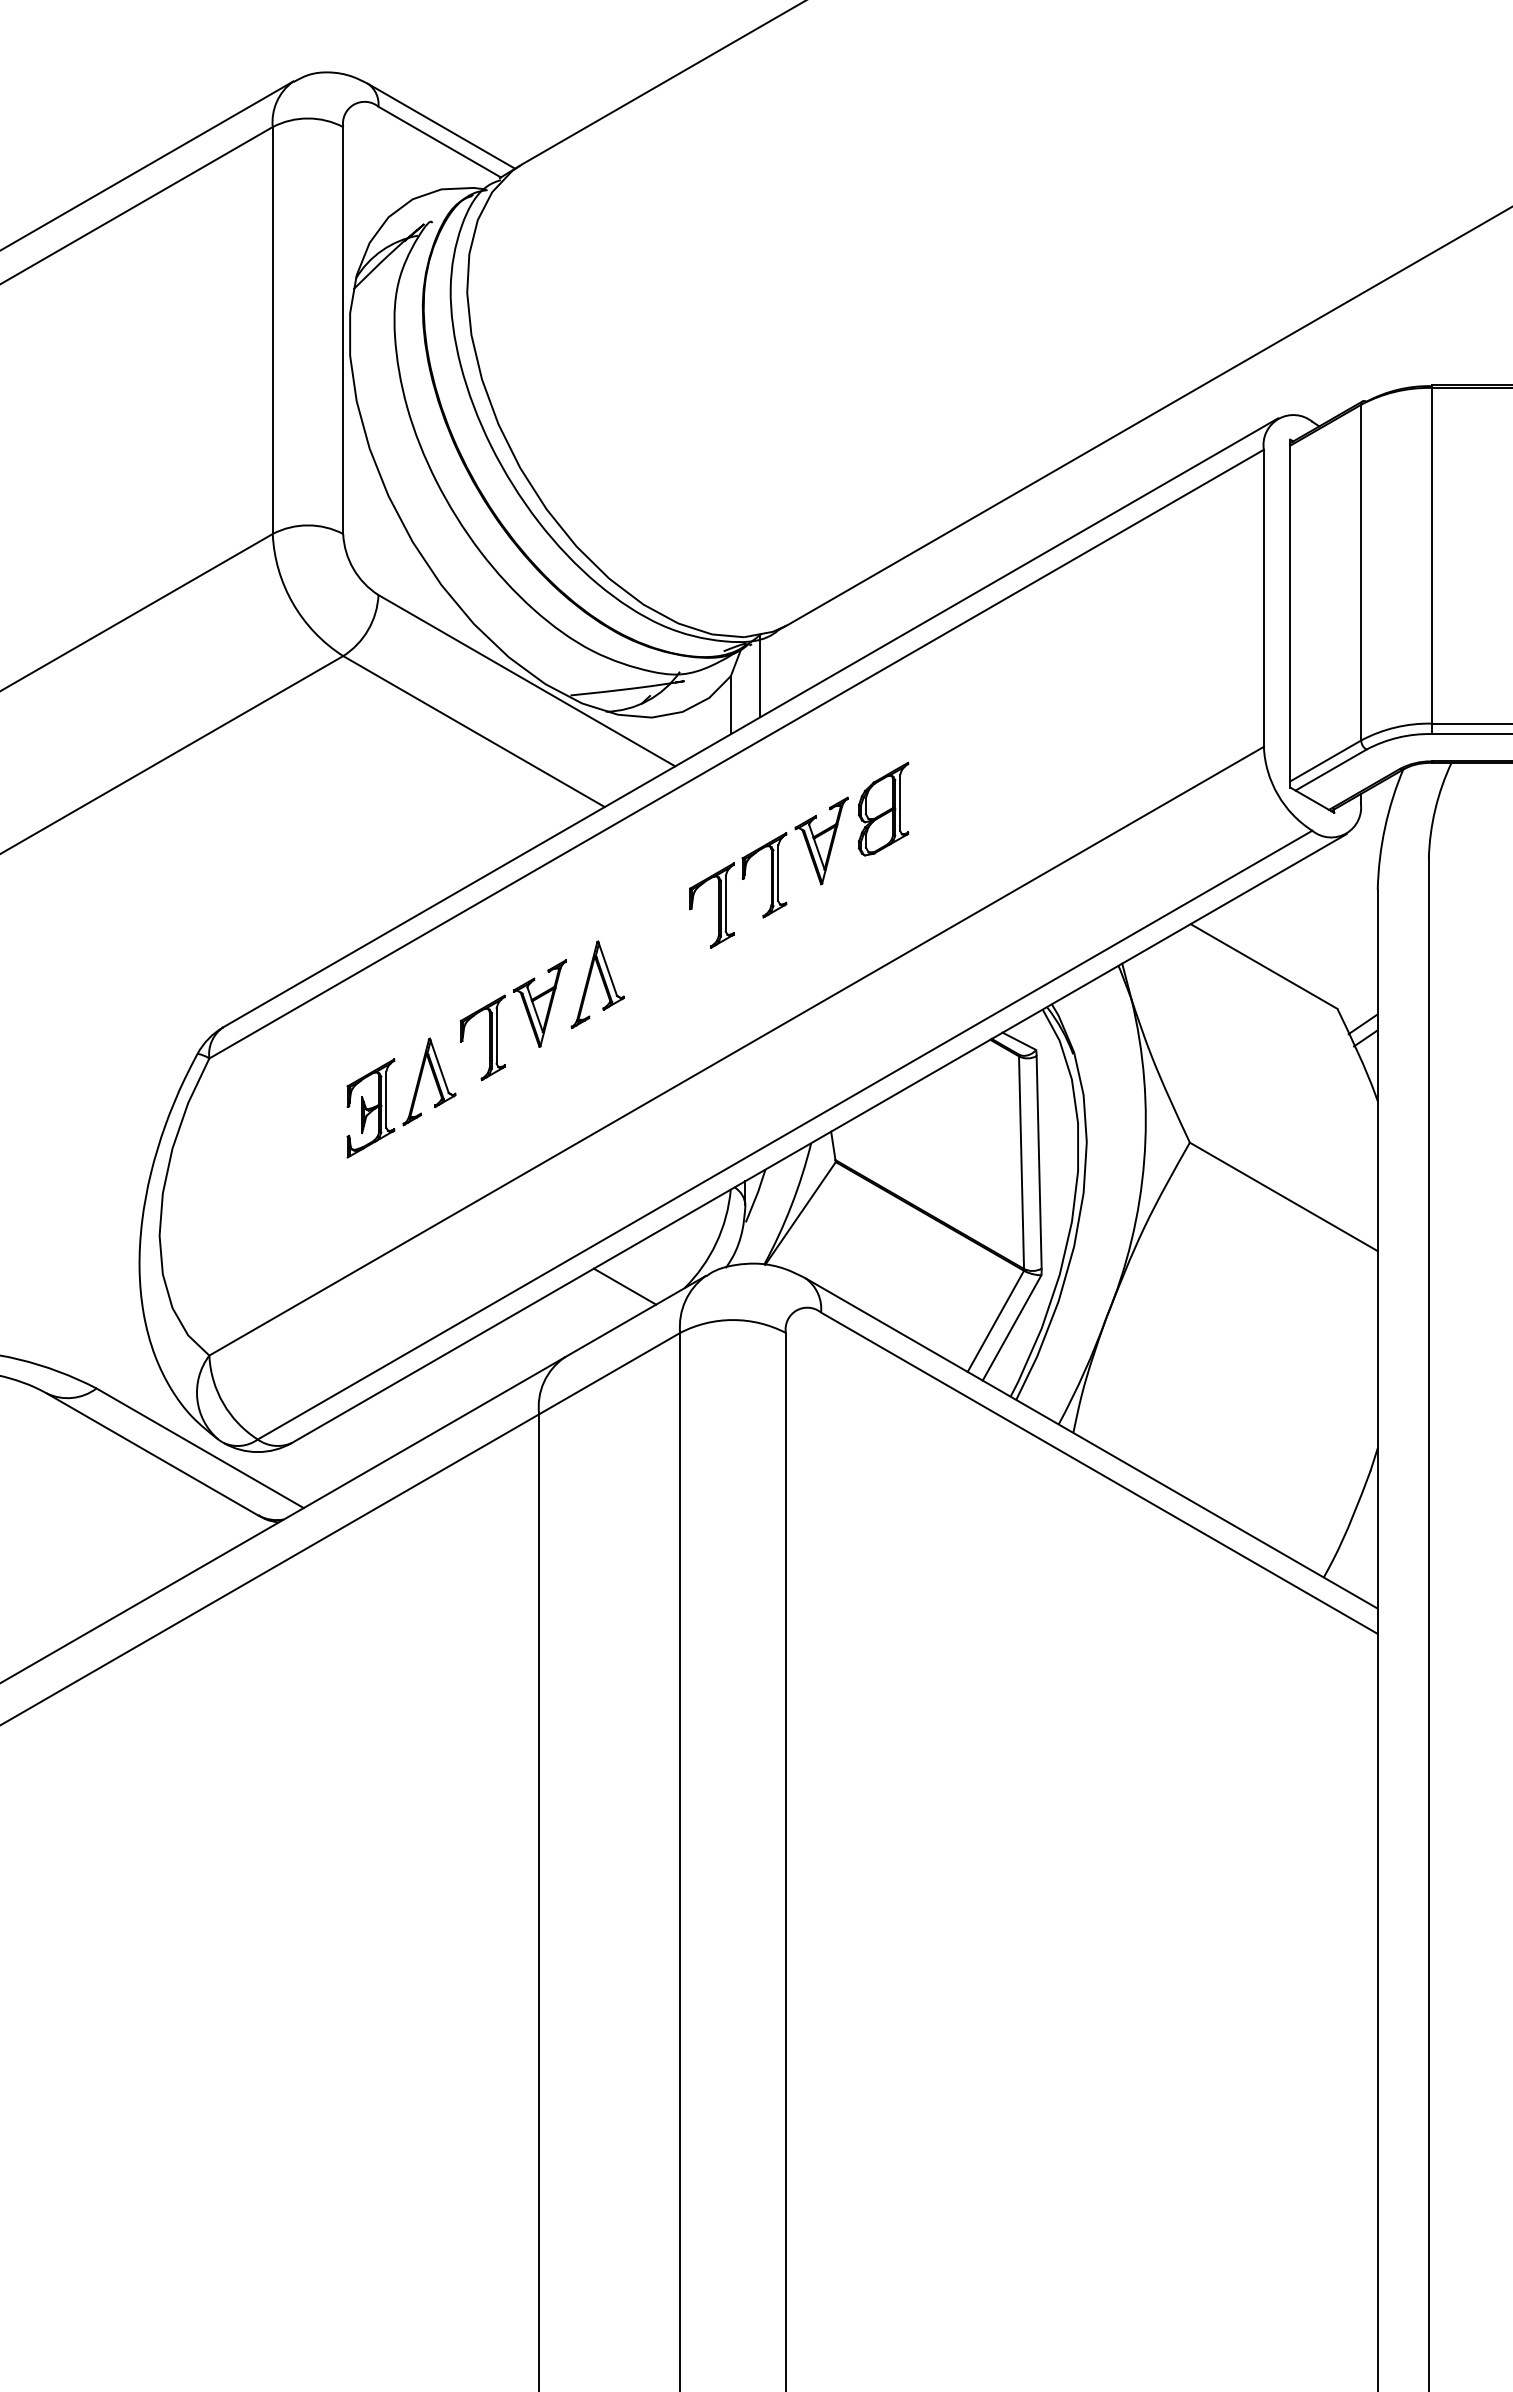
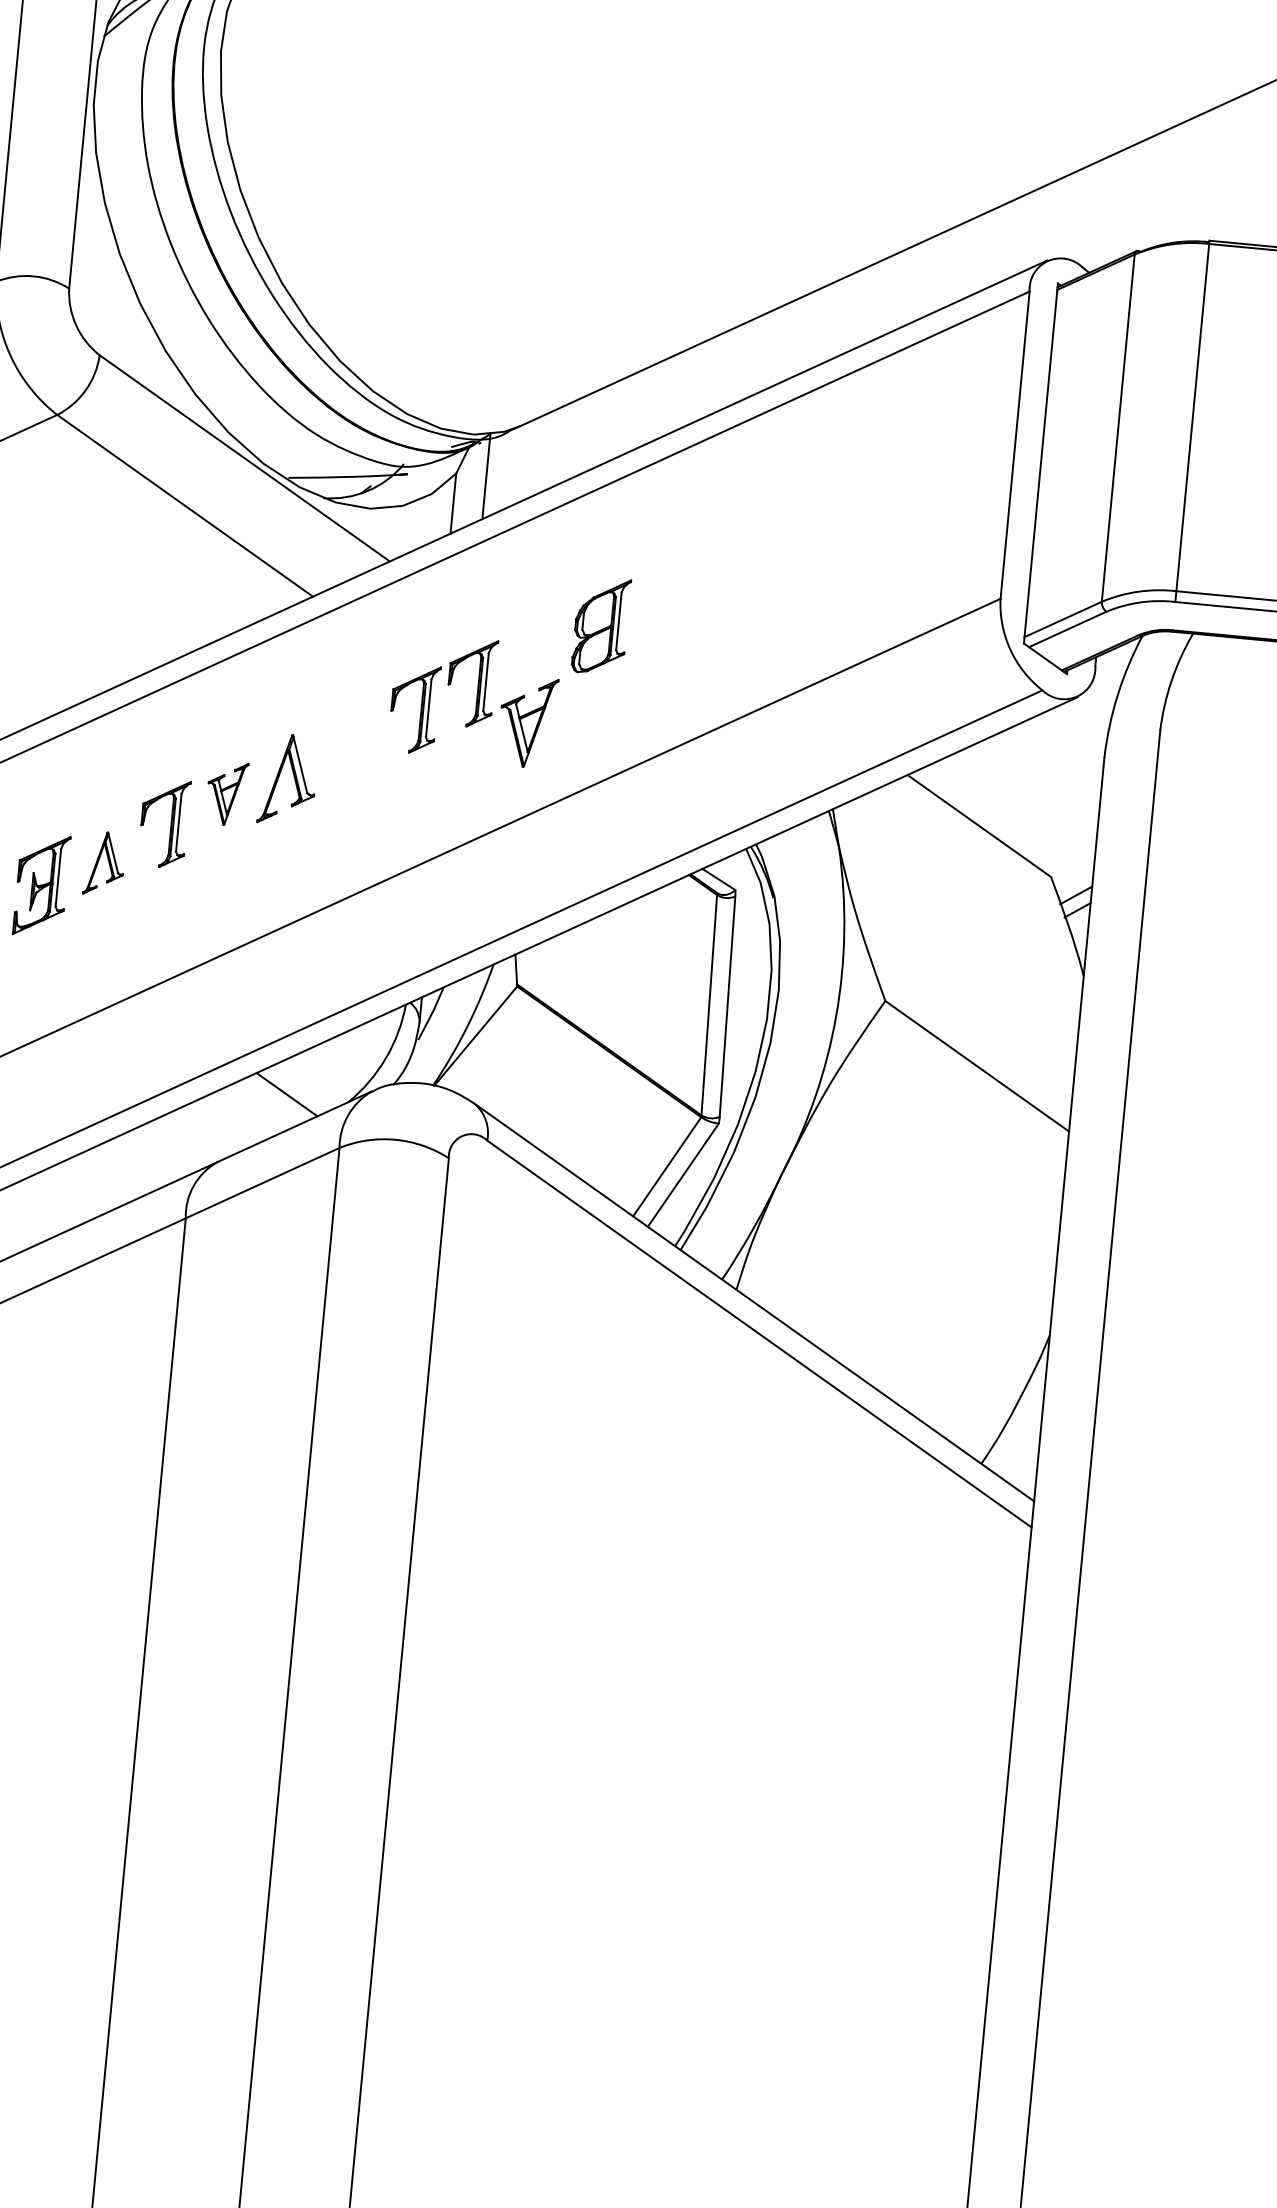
part: (821, 840) -> (527, 721), moved
part: (539, 1003) -> (226, 793), size x0.7
part: (429, 1081) -> (104, 863), size x0.7

